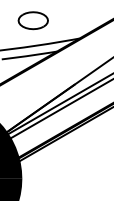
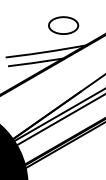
part: (32, 20) -> (62, 25), moved

